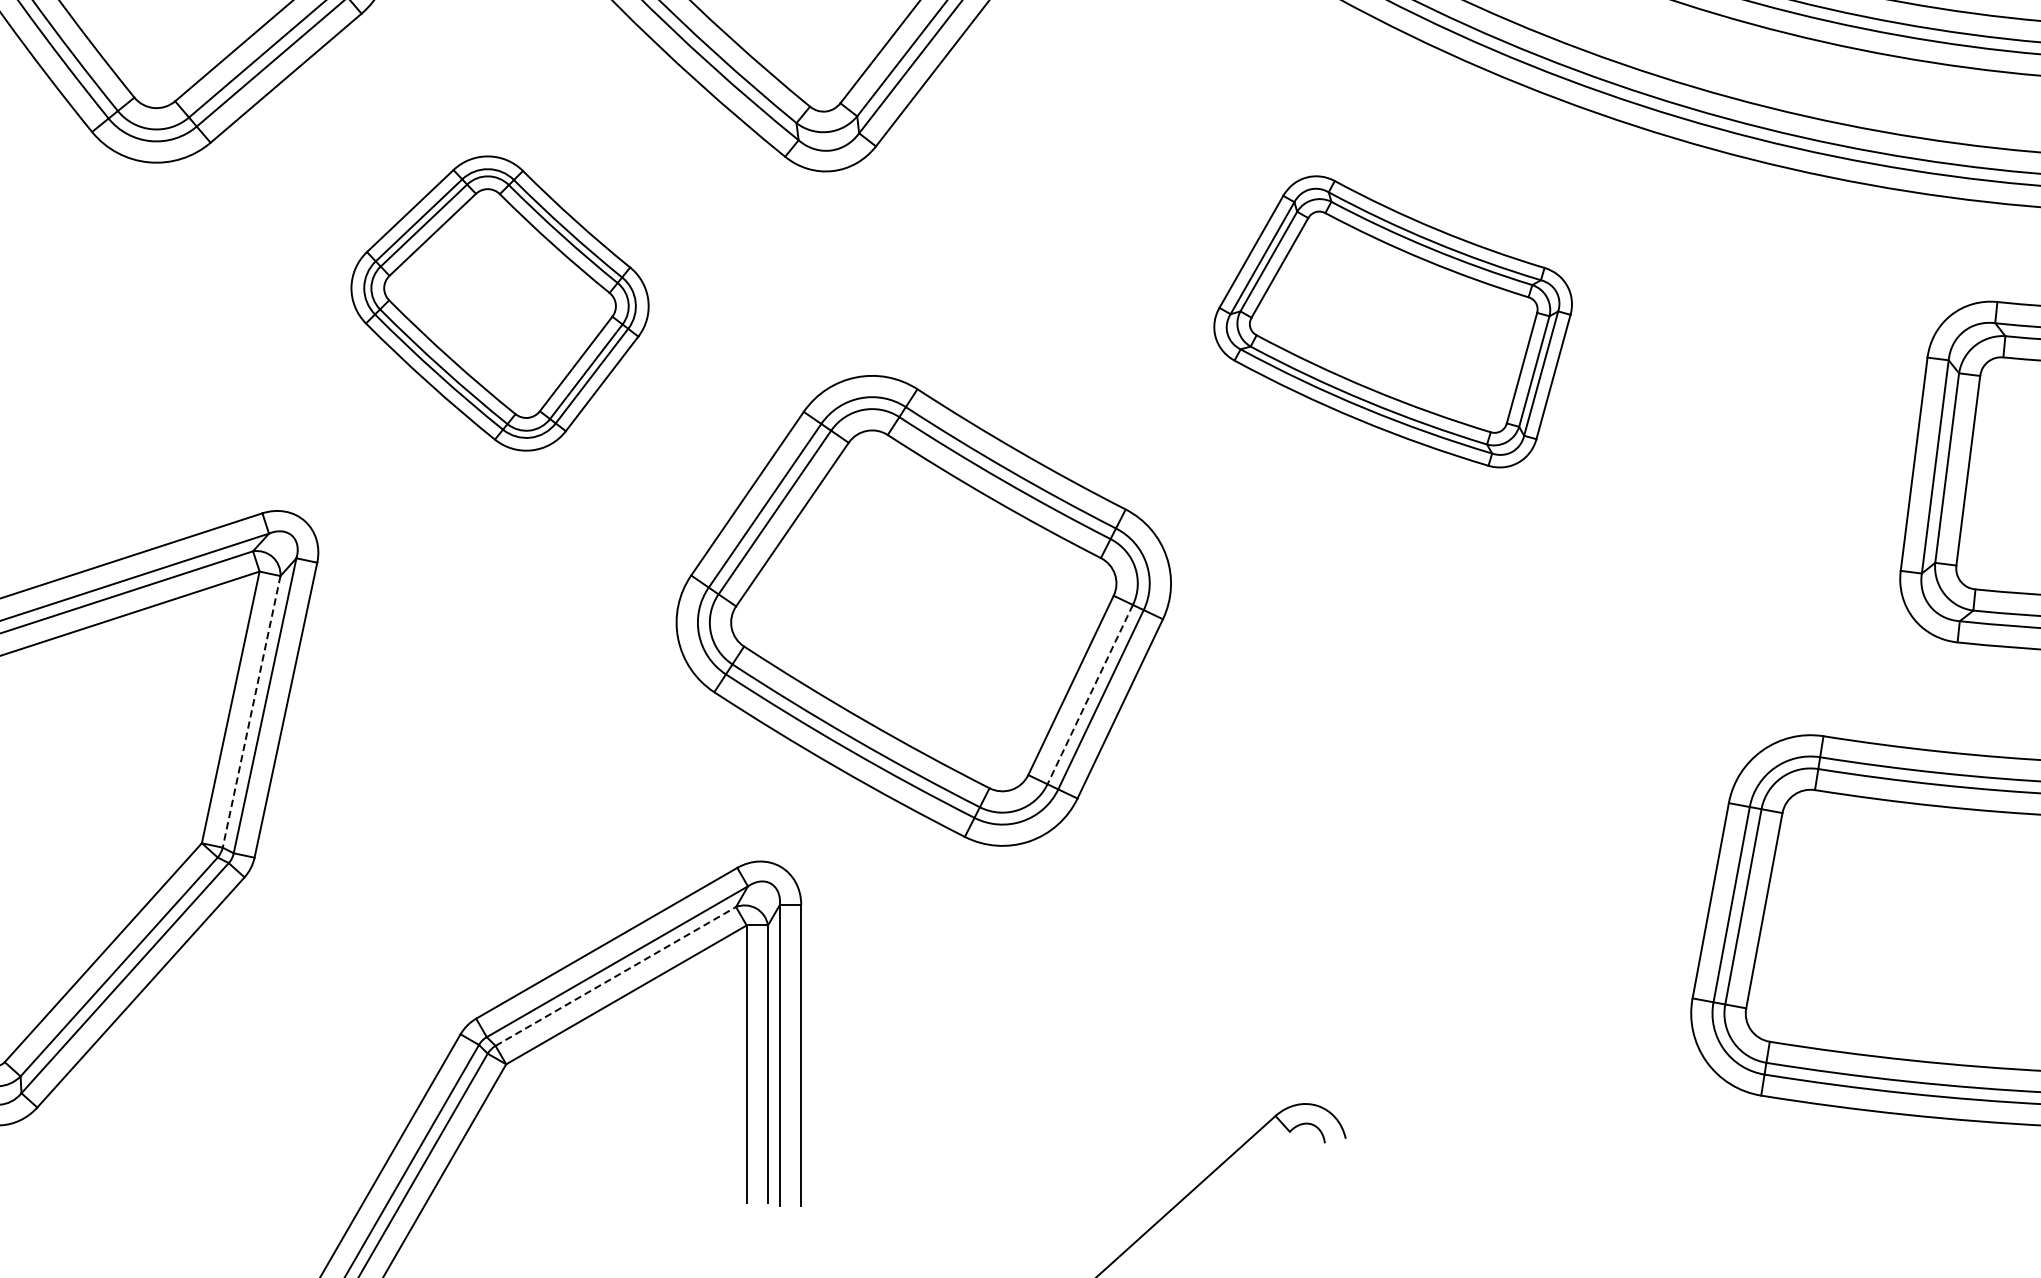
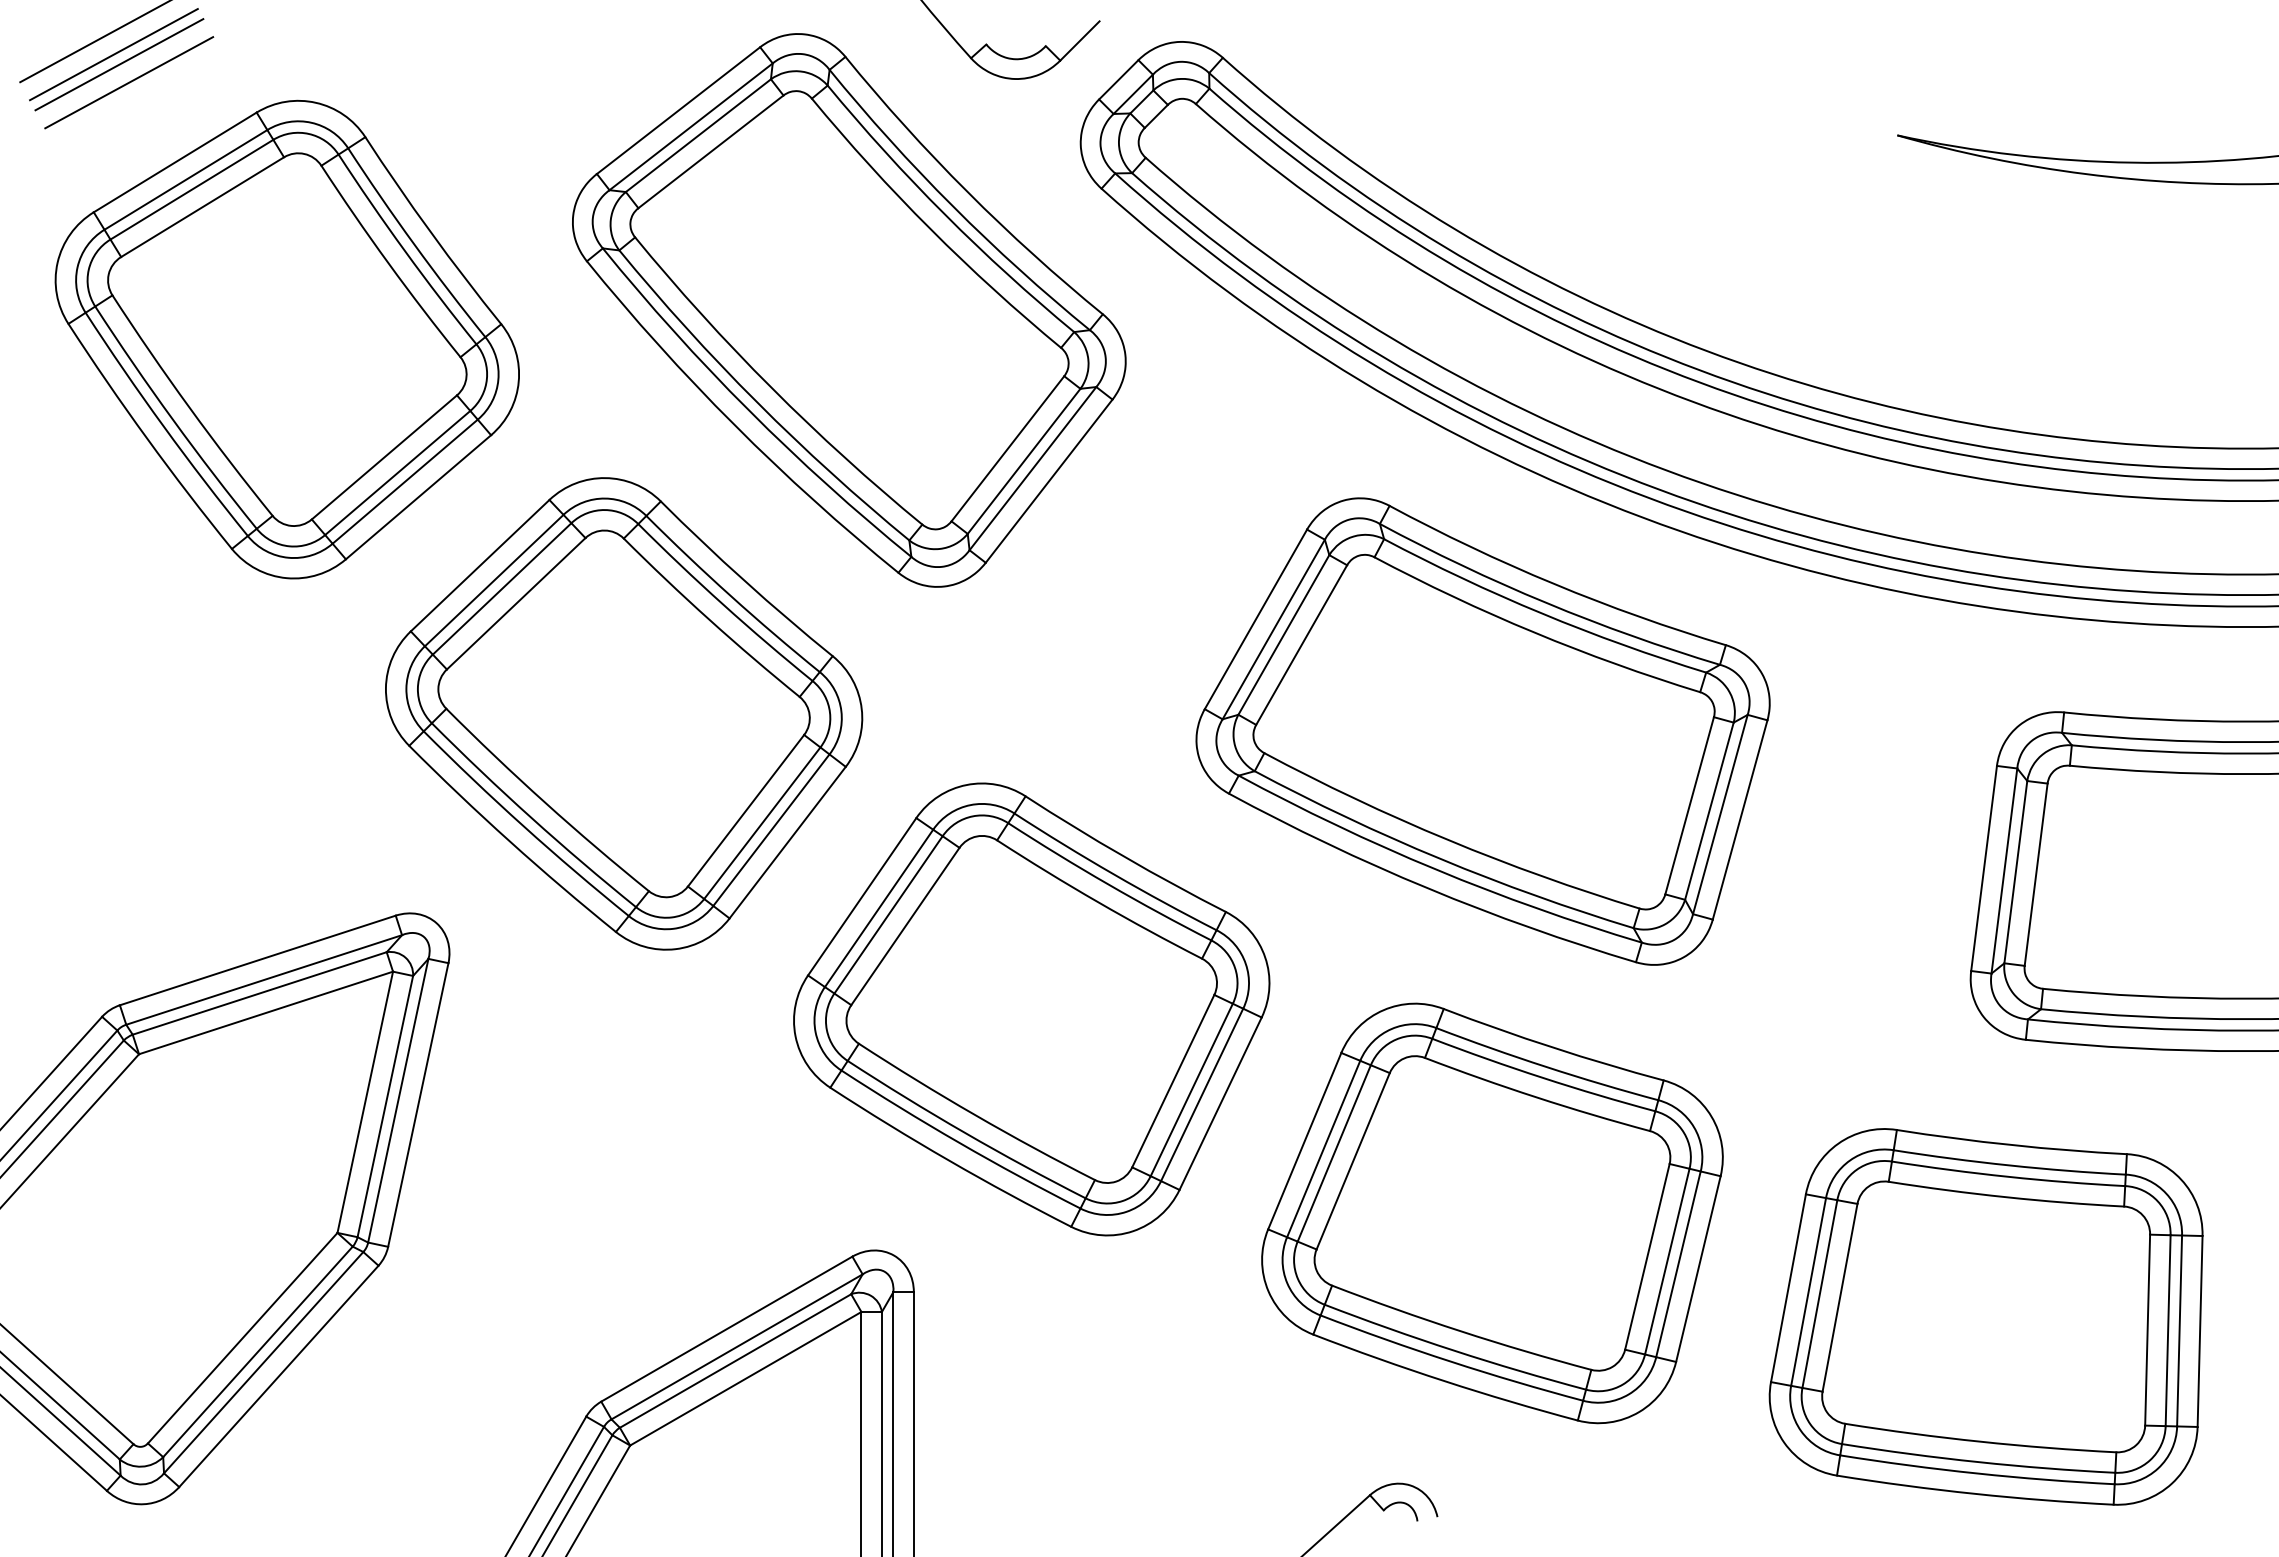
part: (500, 303) -> (624, 713), size x1.67
part: (1392, 321) -> (1482, 731), size x1.67
line: (1089, 695) -> (1191, 1090), dashed -> solid
line: (251, 711) -> (385, 1106), dashed -> solid
part: (1402, 823) -> (1492, 1213), added
line: (615, 976) -> (735, 1361), dashed -> solid

